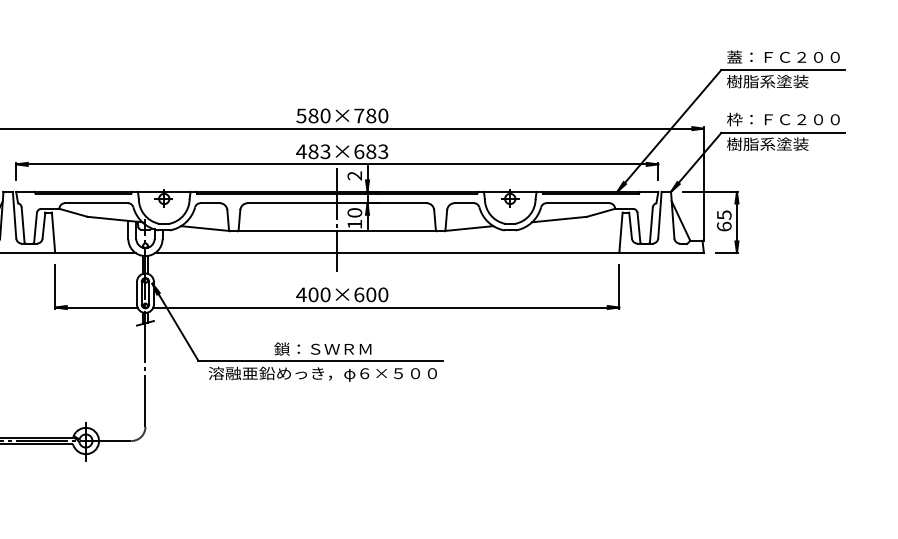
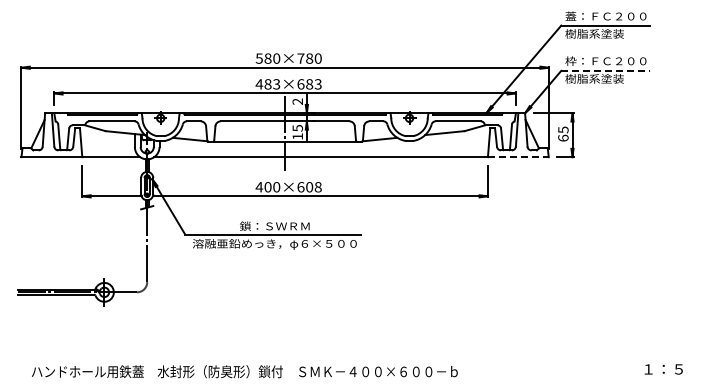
line: (784, 132) -> (606, 70), solid -> dashed
text: (354, 211) -> (297, 127), 10 -> 15
line: (661, 253) -> (518, 157), solid -> dashed
text: (382, 295) -> (317, 187), 400×600 -> 400×608

